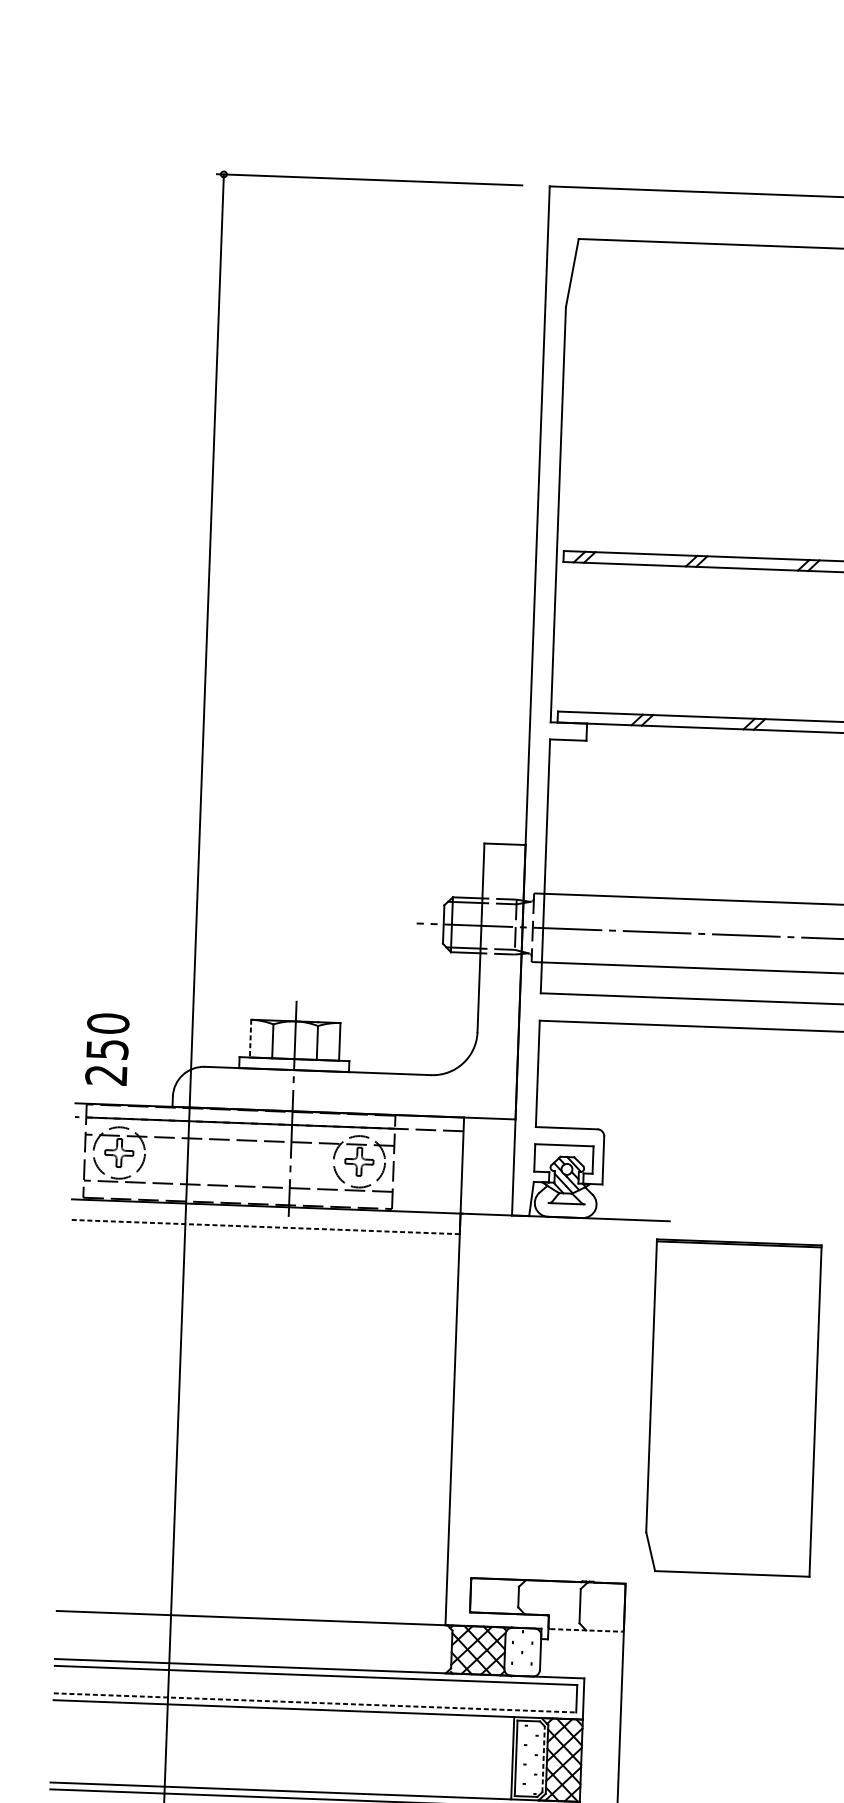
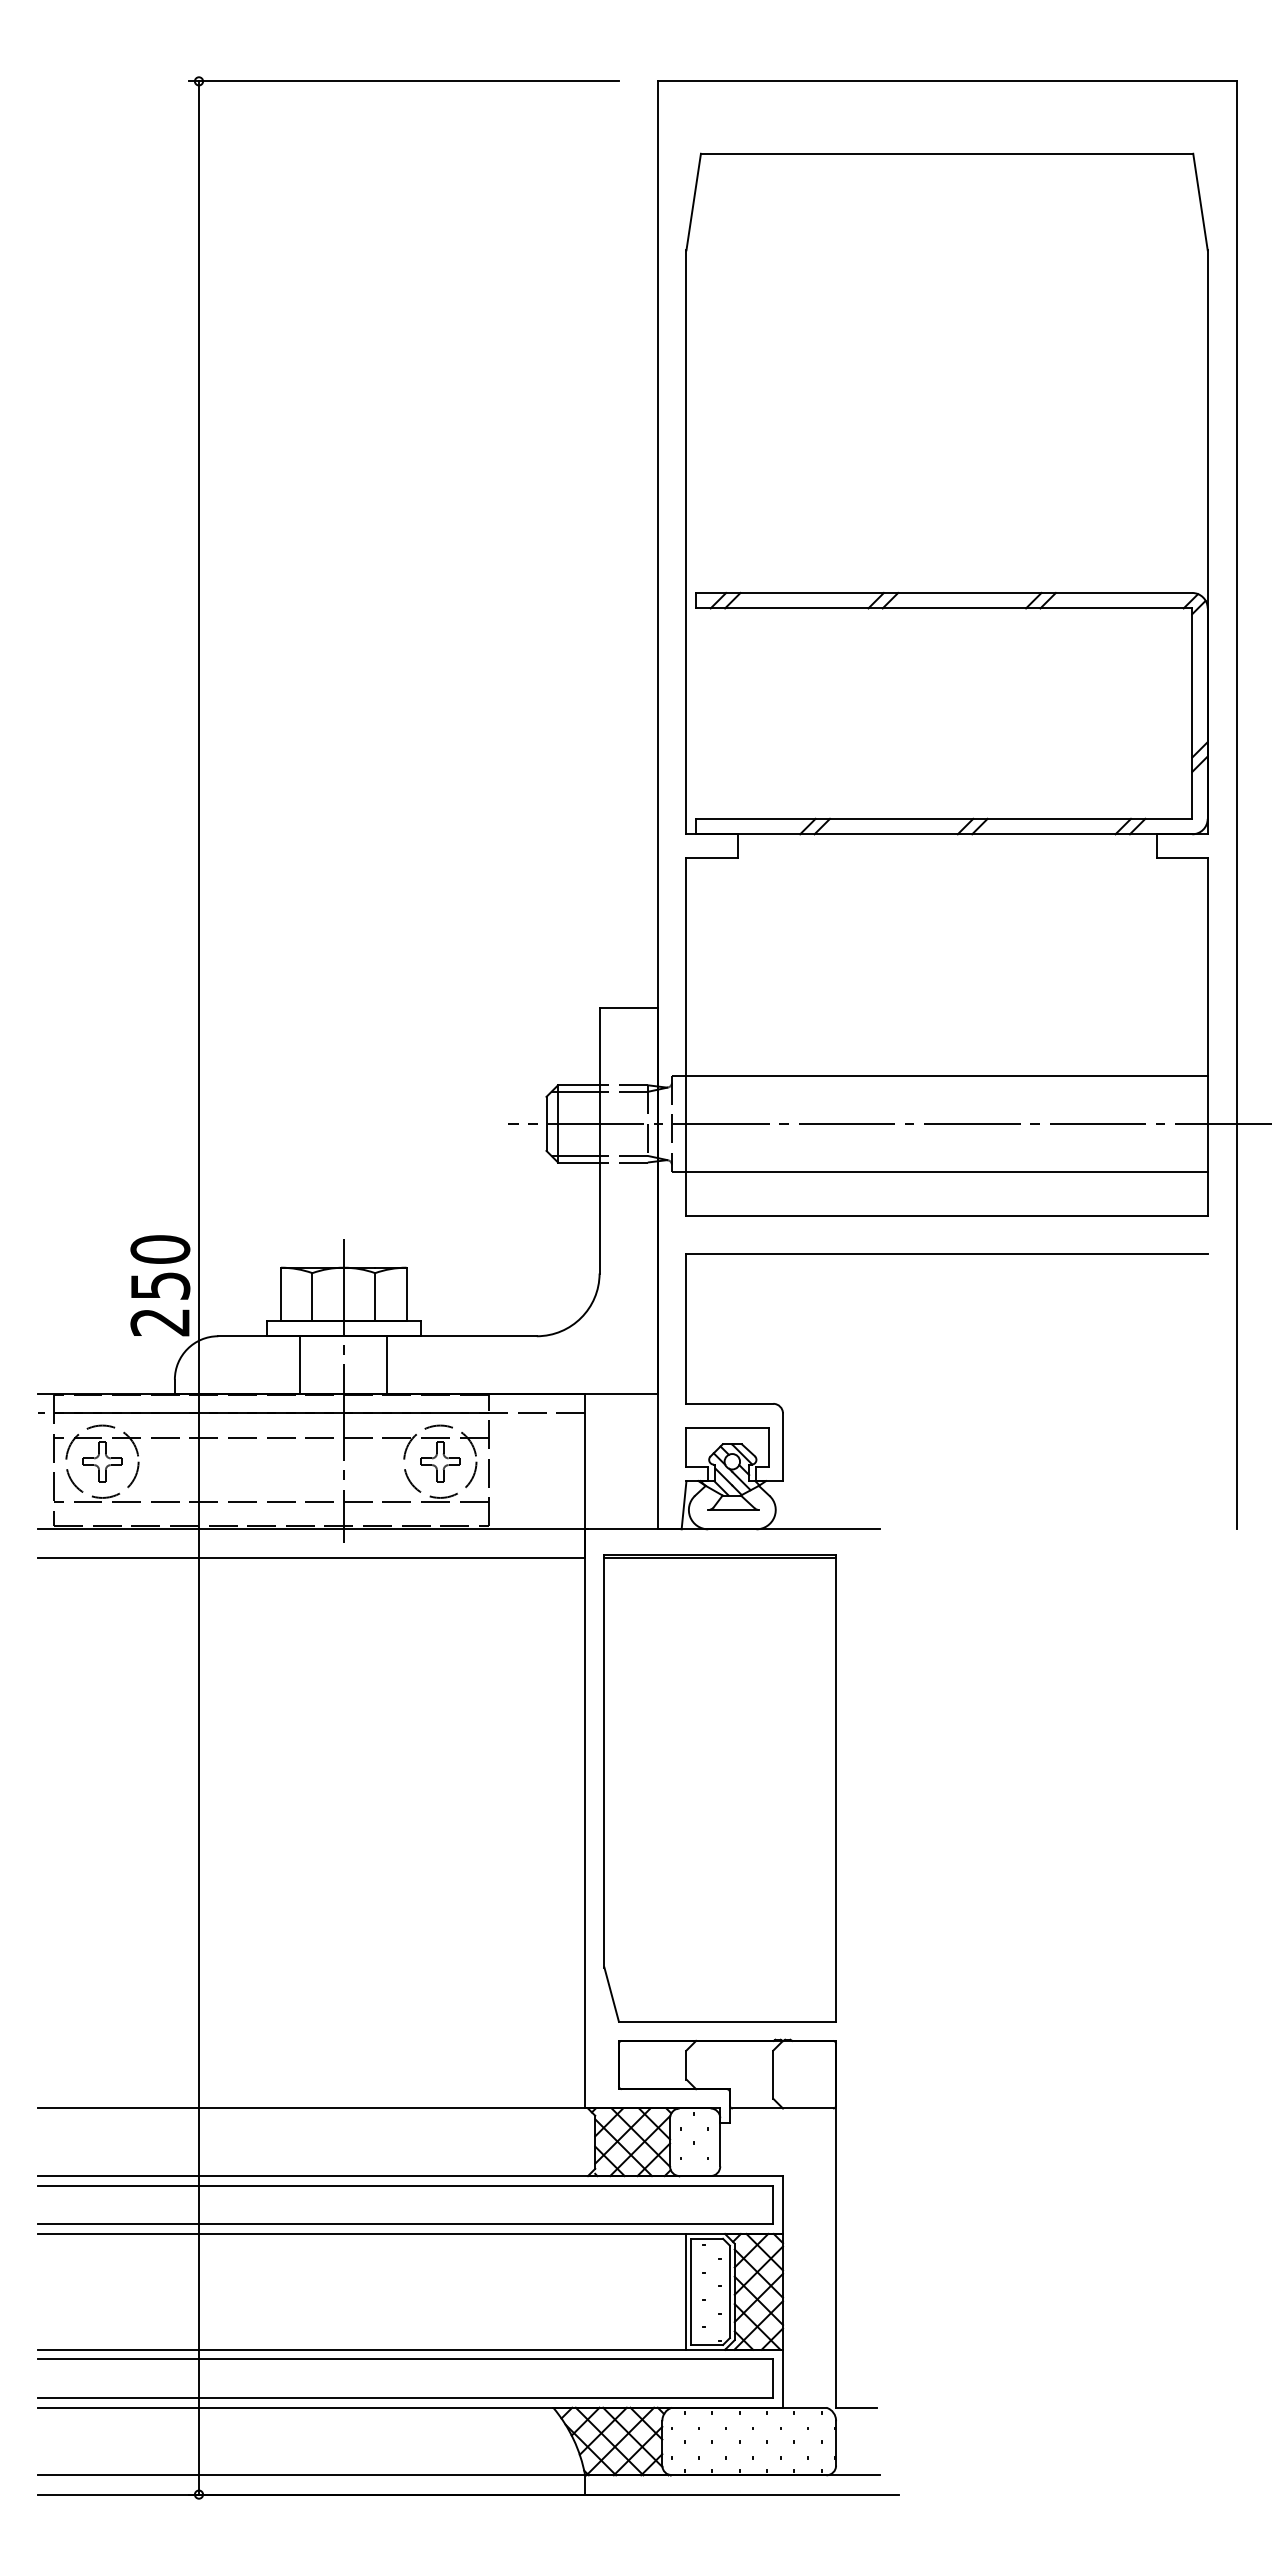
line: (250, 1038) -> (281, 1294), dashed -> solid
text: (107, 1049) -> (160, 1285), moved
line: (262, 1089) -> (300, 1365), added
line: (324, 1092) -> (387, 1365), added
line: (265, 1227) -> (311, 1558), dashed -> solid
part: (732, 1408) -> (719, 1788), moved
line: (586, 1630) -> (783, 2108), dashed -> solid
line: (314, 1703) -> (405, 2224), dashed -> solid
line: (543, 1759) -> (729, 2291), dashed -> solid

